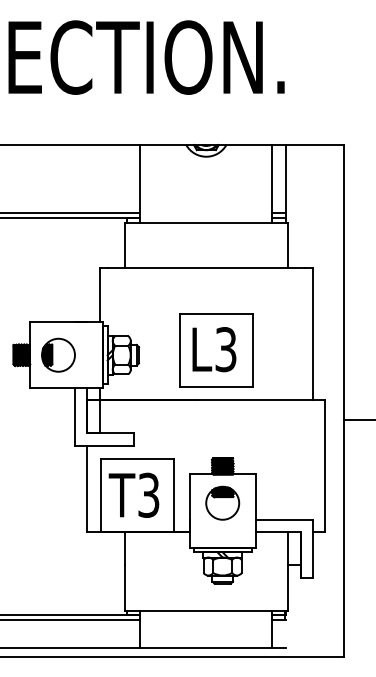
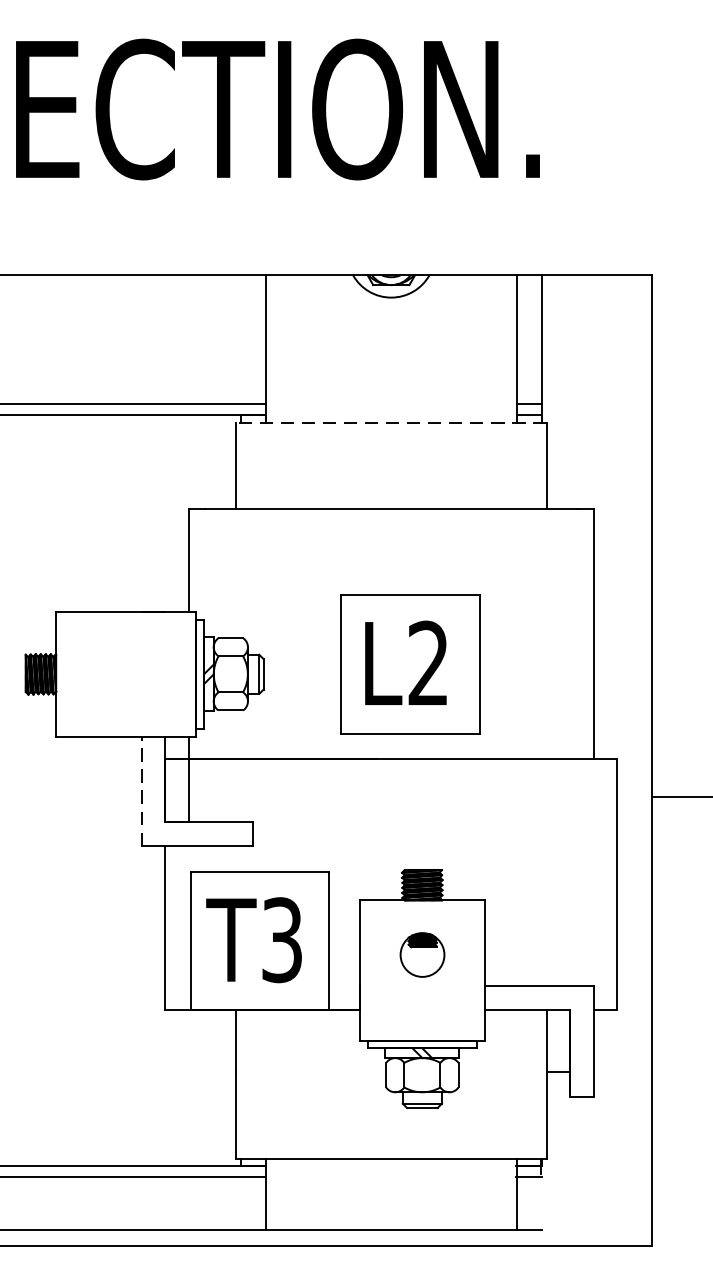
line: (206, 222) -> (391, 422), solid -> dashed
text: (225, 349) -> (427, 663), L3 -> L2
part: (58, 354) -> (110, 672), removed
line: (74, 416) -> (141, 790), solid -> dashed
part: (222, 502) -> (421, 953), size x0.7

